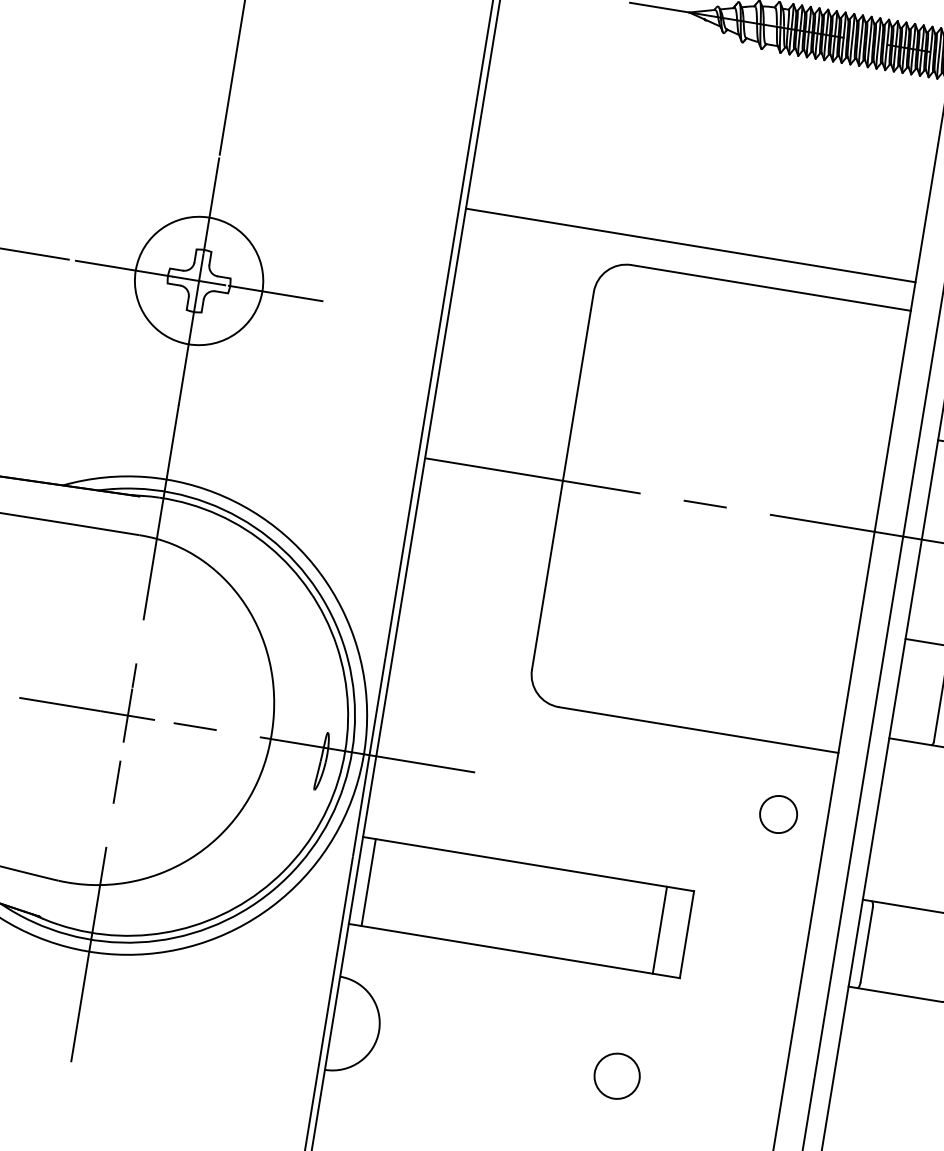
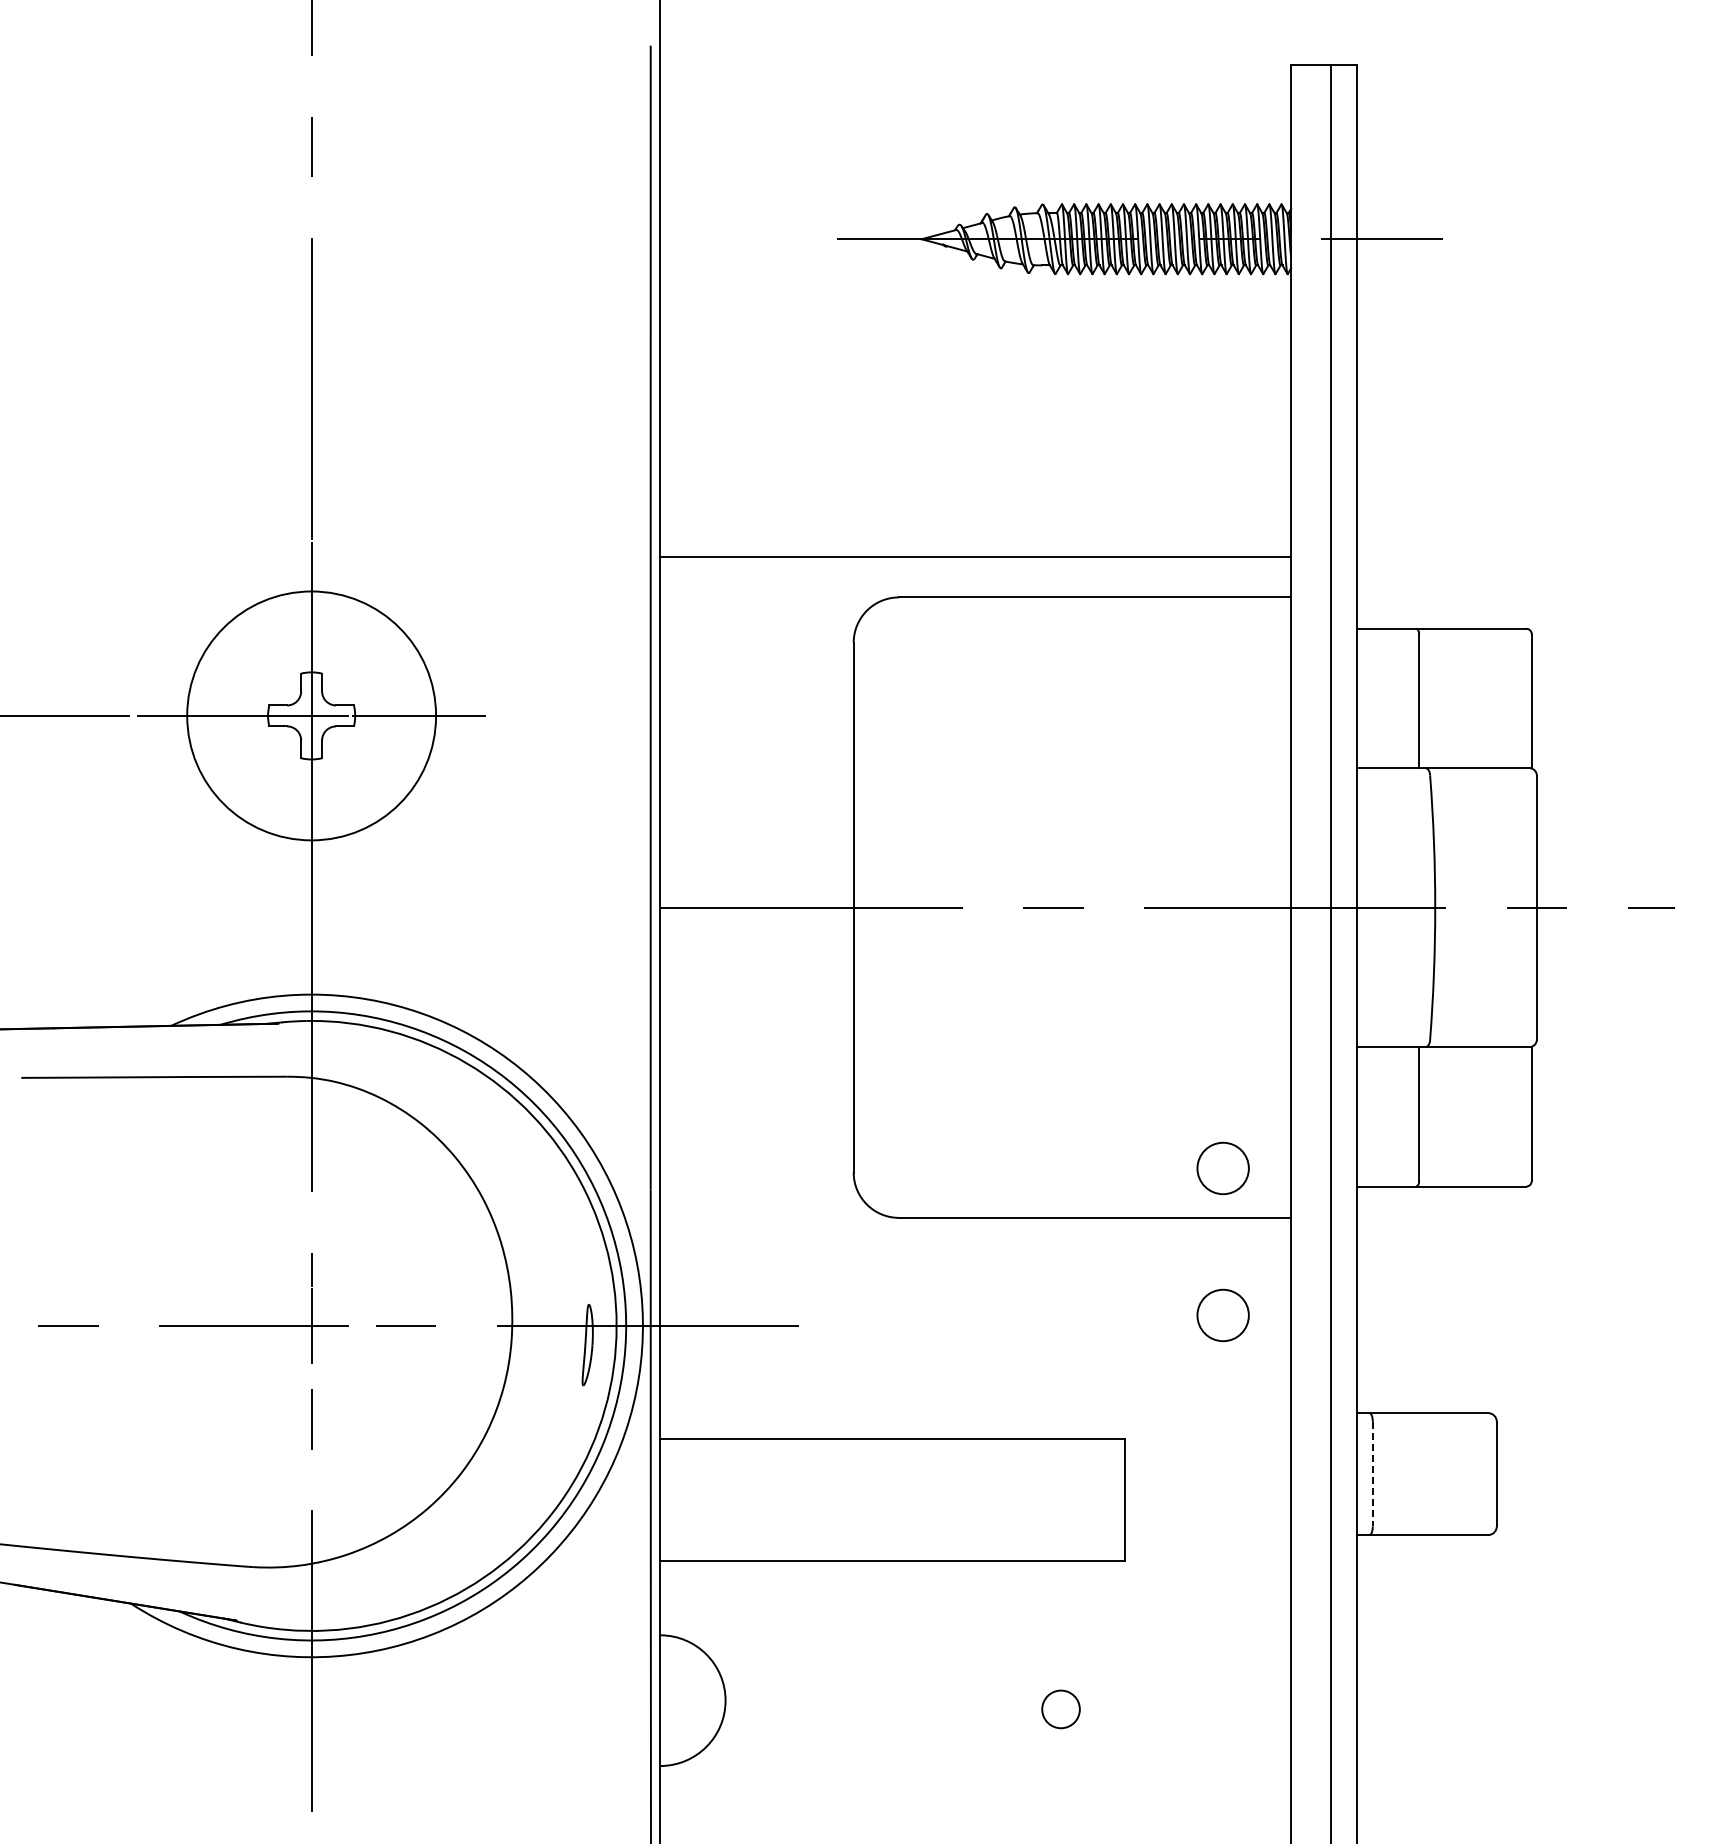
circle: (199, 280) -> (311, 715), size x1.4
circle: (795, 709) -> (1222, 1168), added
line: (368, 882) -> (678, 1500), removed
line: (659, 930) -> (1086, 1500), removed
line: (866, 945) -> (1372, 1474), solid -> dashed
circle: (616, 1076) -> (1060, 1709), size x0.6

